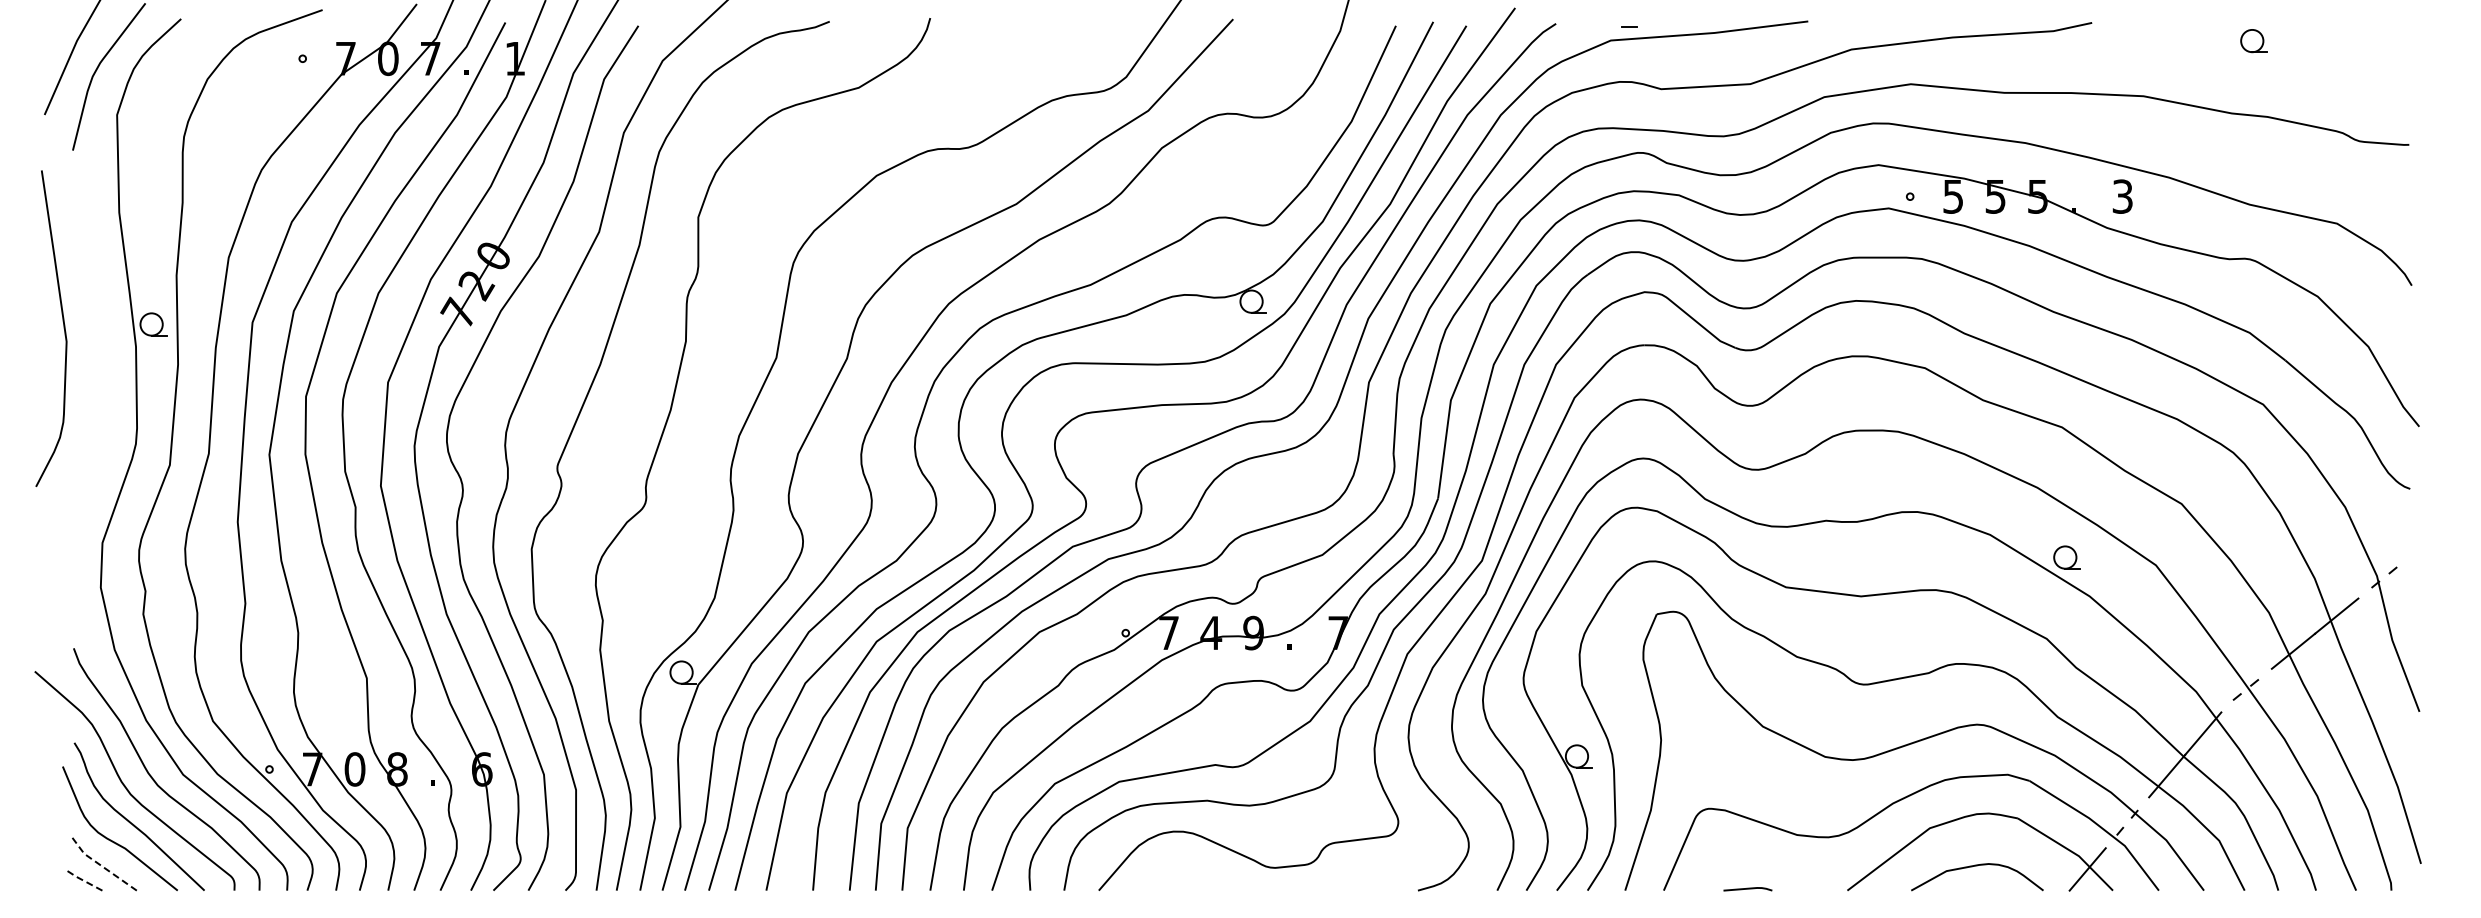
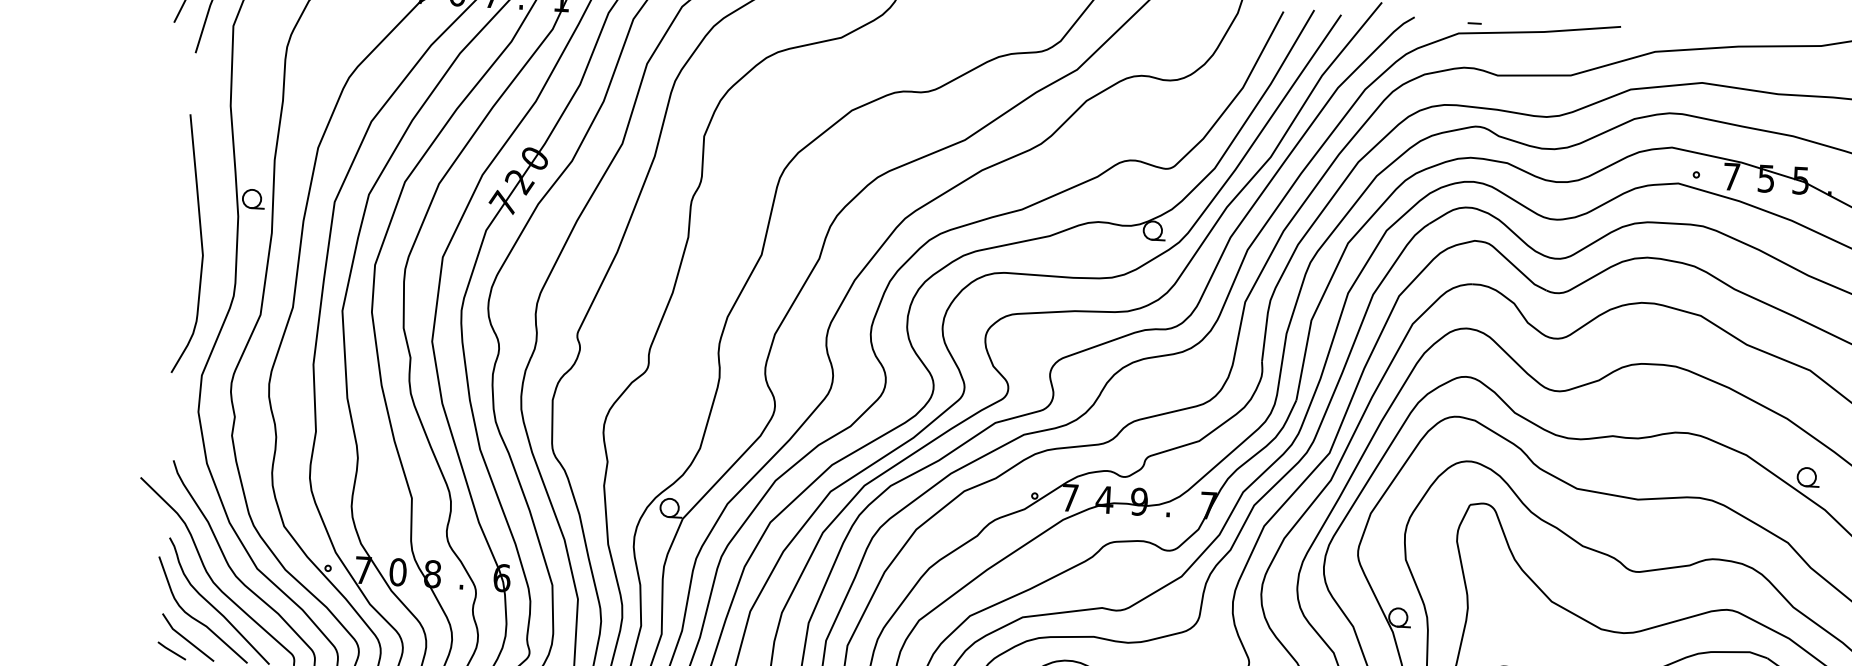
text: (1952, 196) -> (1731, 176), 5 -> 7
curve: (63, 328) -> (200, 244), moved
line: (100, 865) -> (185, 639), dashed -> solid
line: (83, 880) -> (170, 650), dashed -> solid

